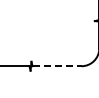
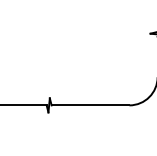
line: (57, 66) -> (91, 105), dashed -> solid

